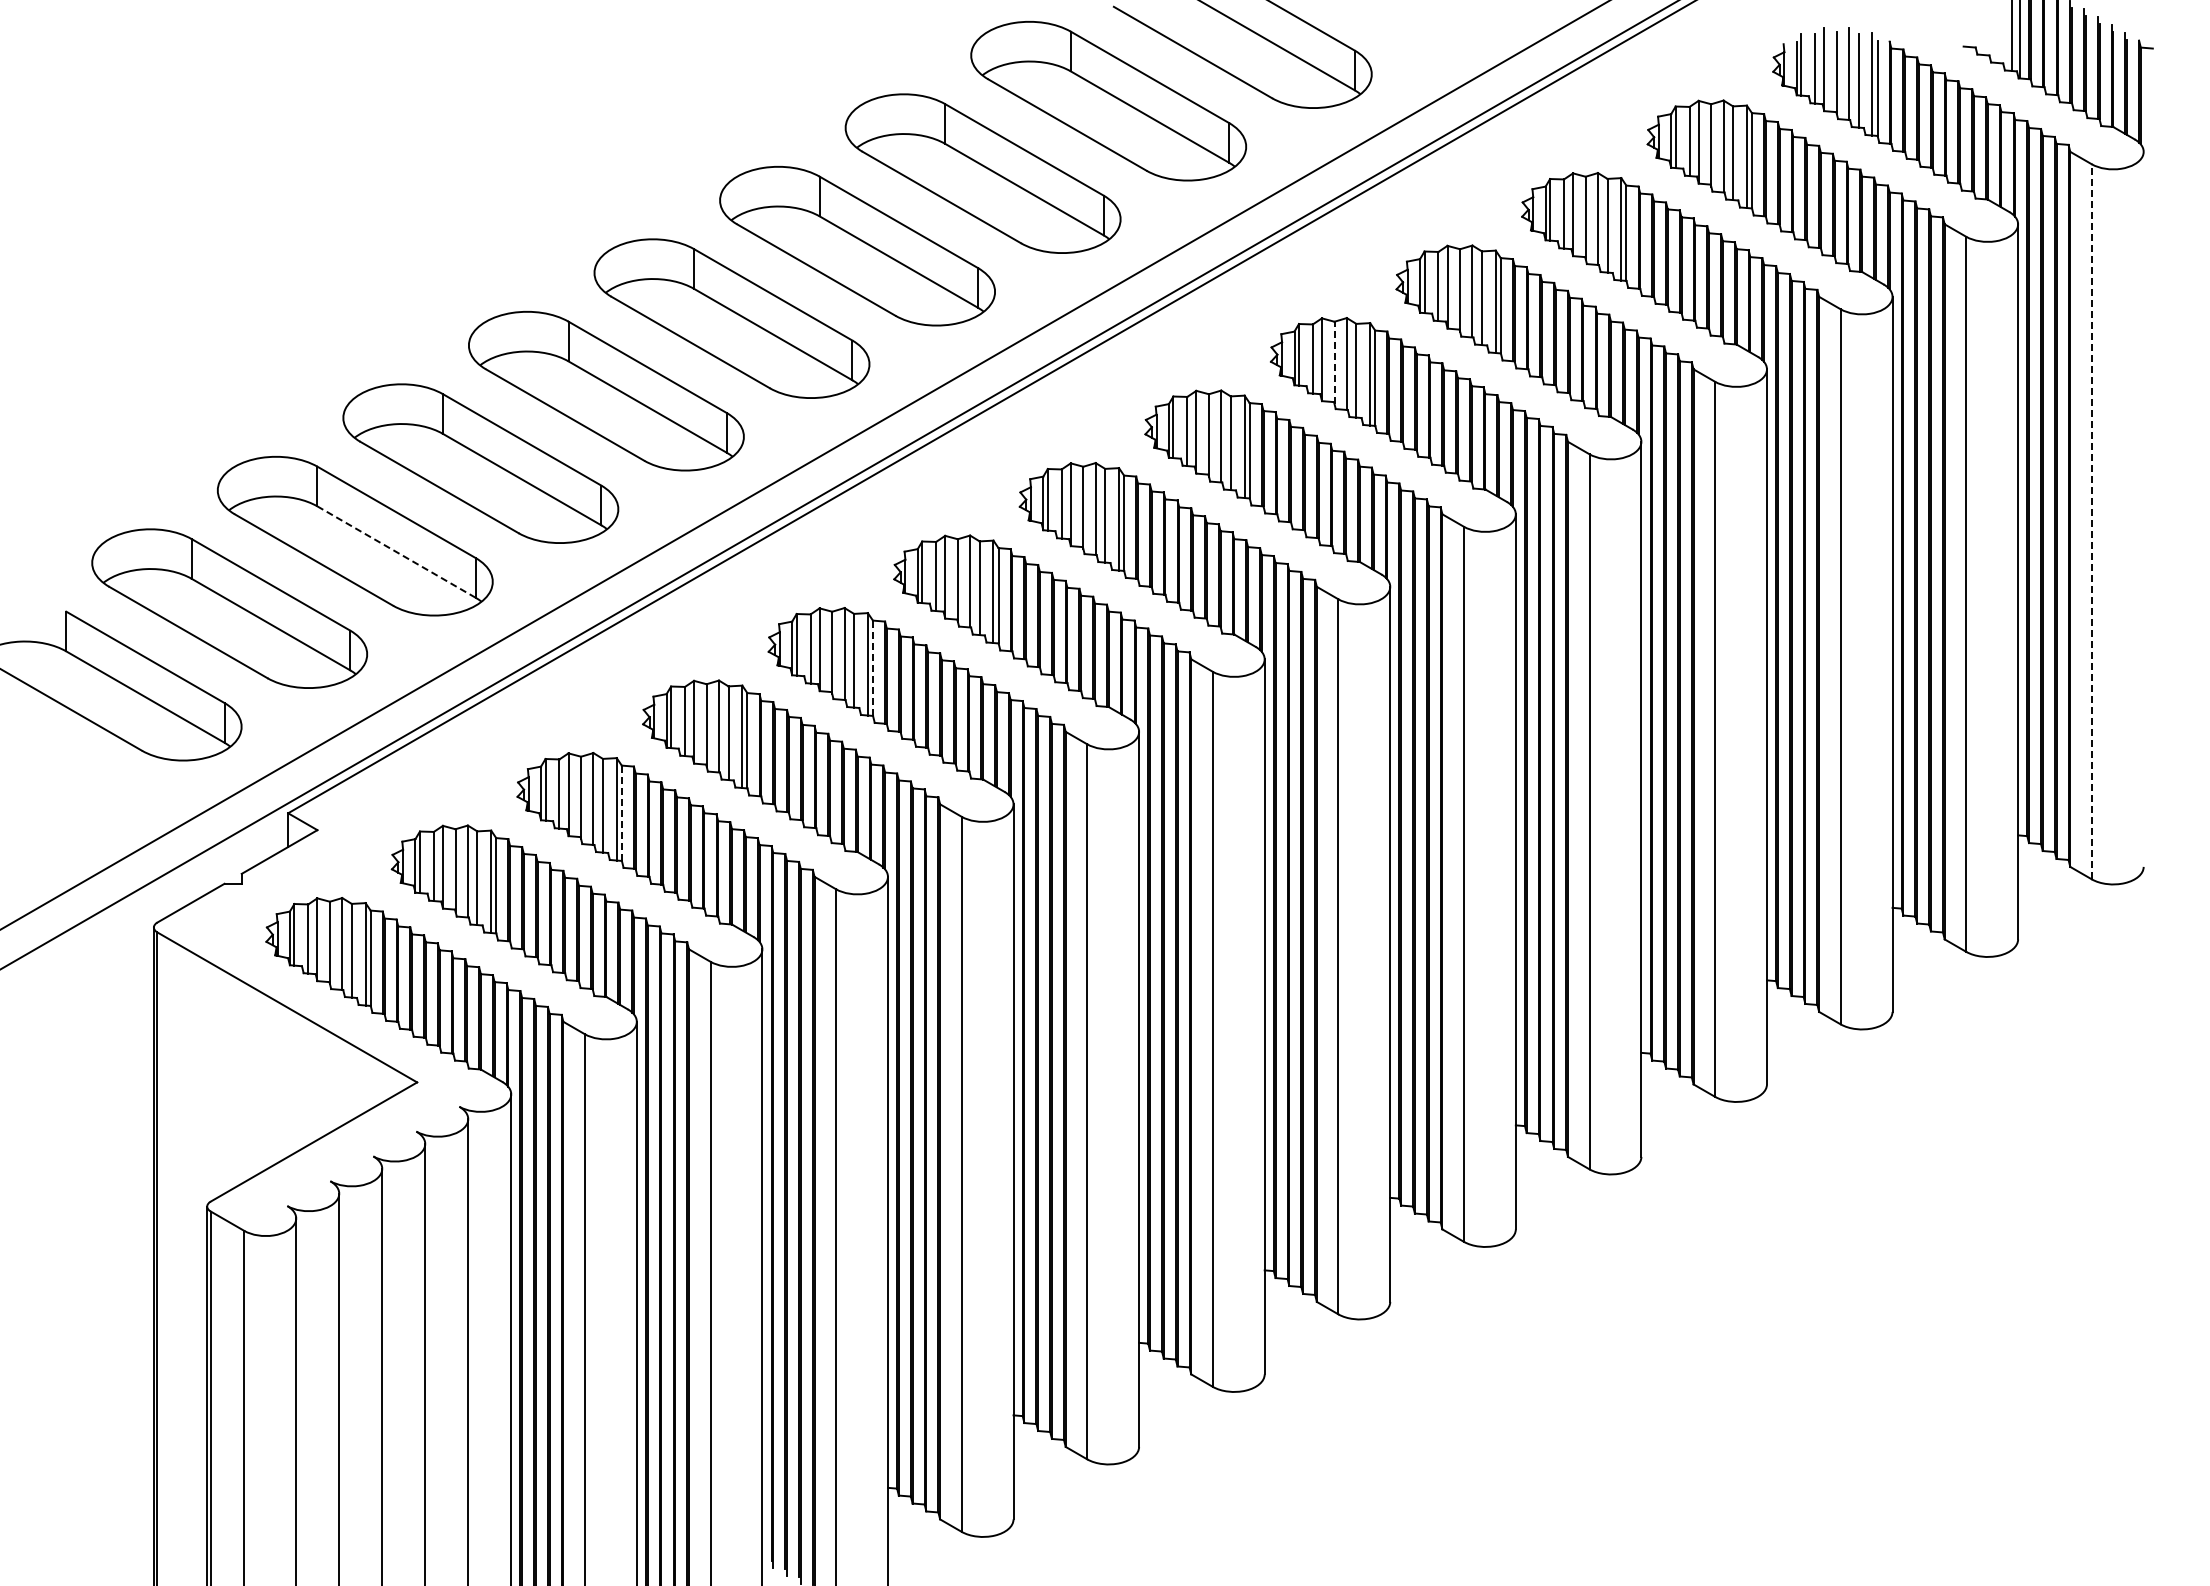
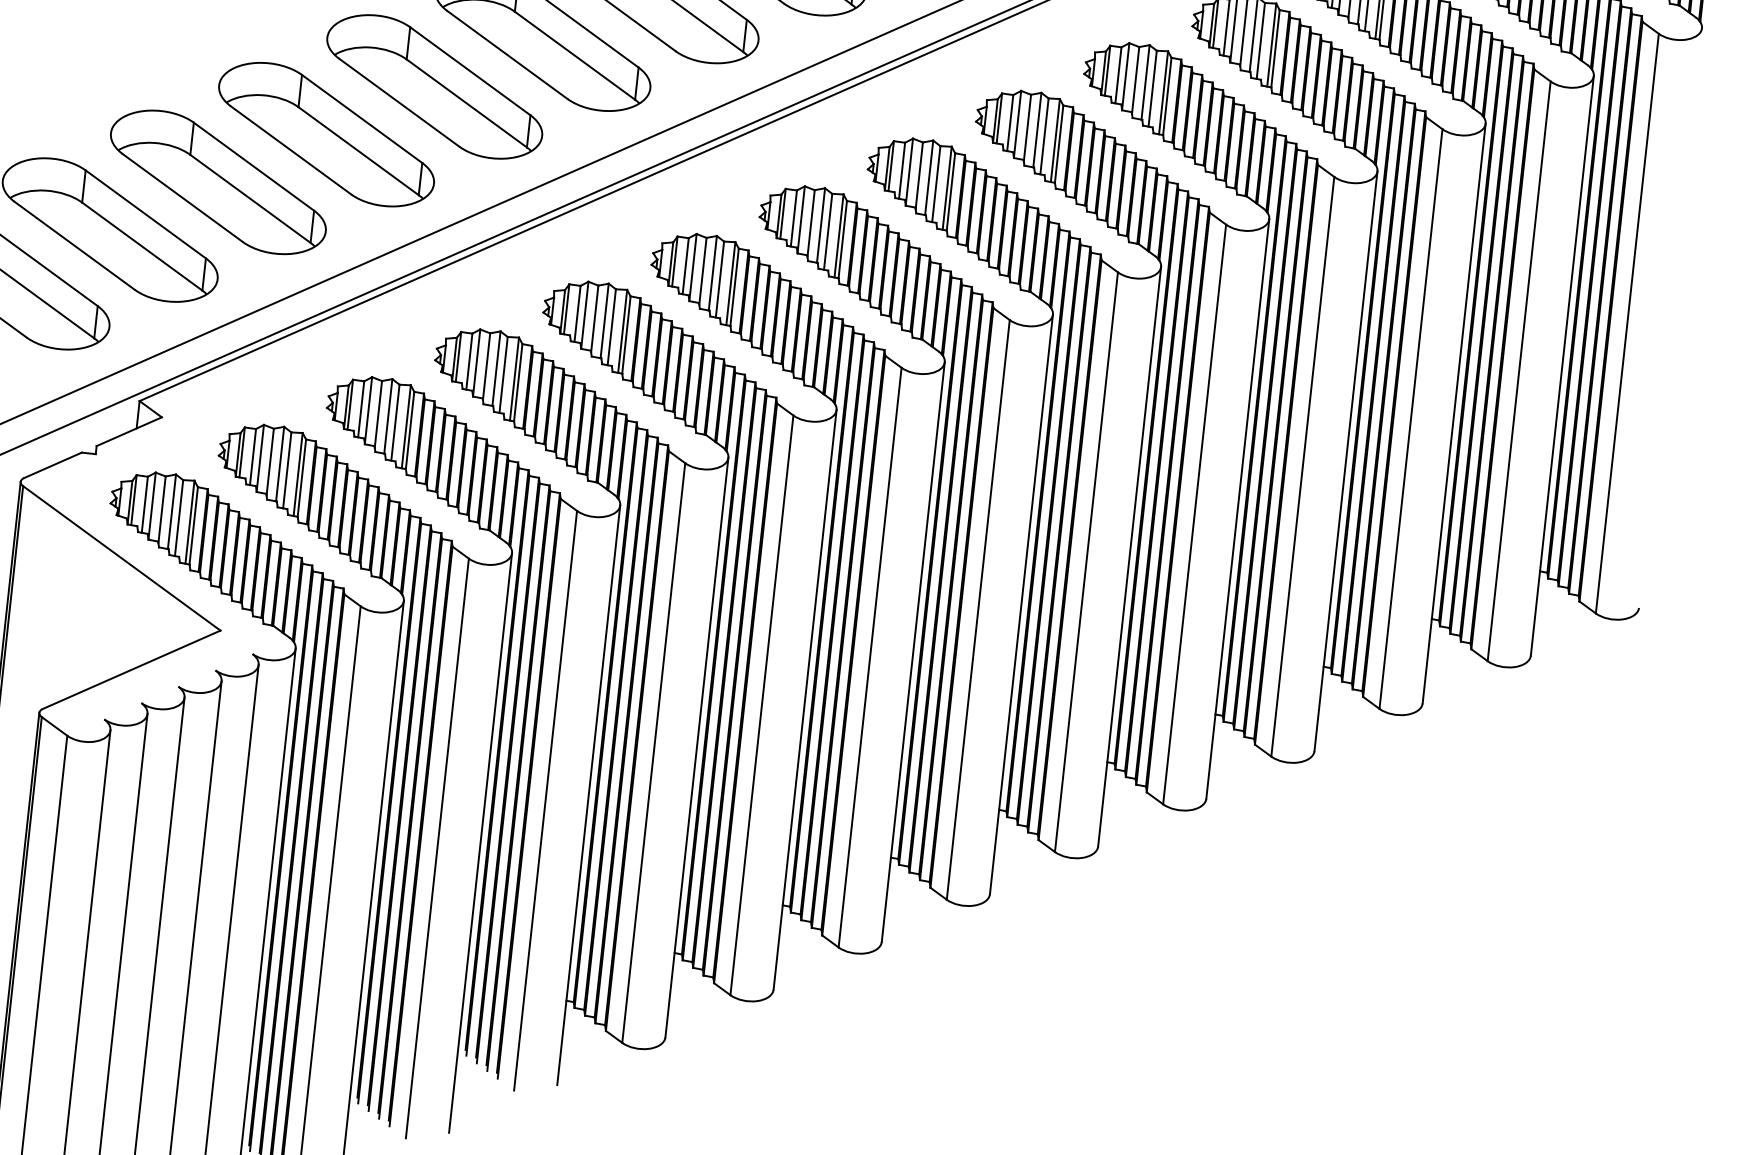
line: (1334, 362) -> (1027, 127), dashed -> solid
line: (2091, 521) -> (1627, 323), dashed -> solid
line: (396, 551) -> (250, 198), dashed -> solid
line: (872, 668) -> (626, 335), dashed -> solid
line: (621, 813) -> (409, 430), dashed -> solid

